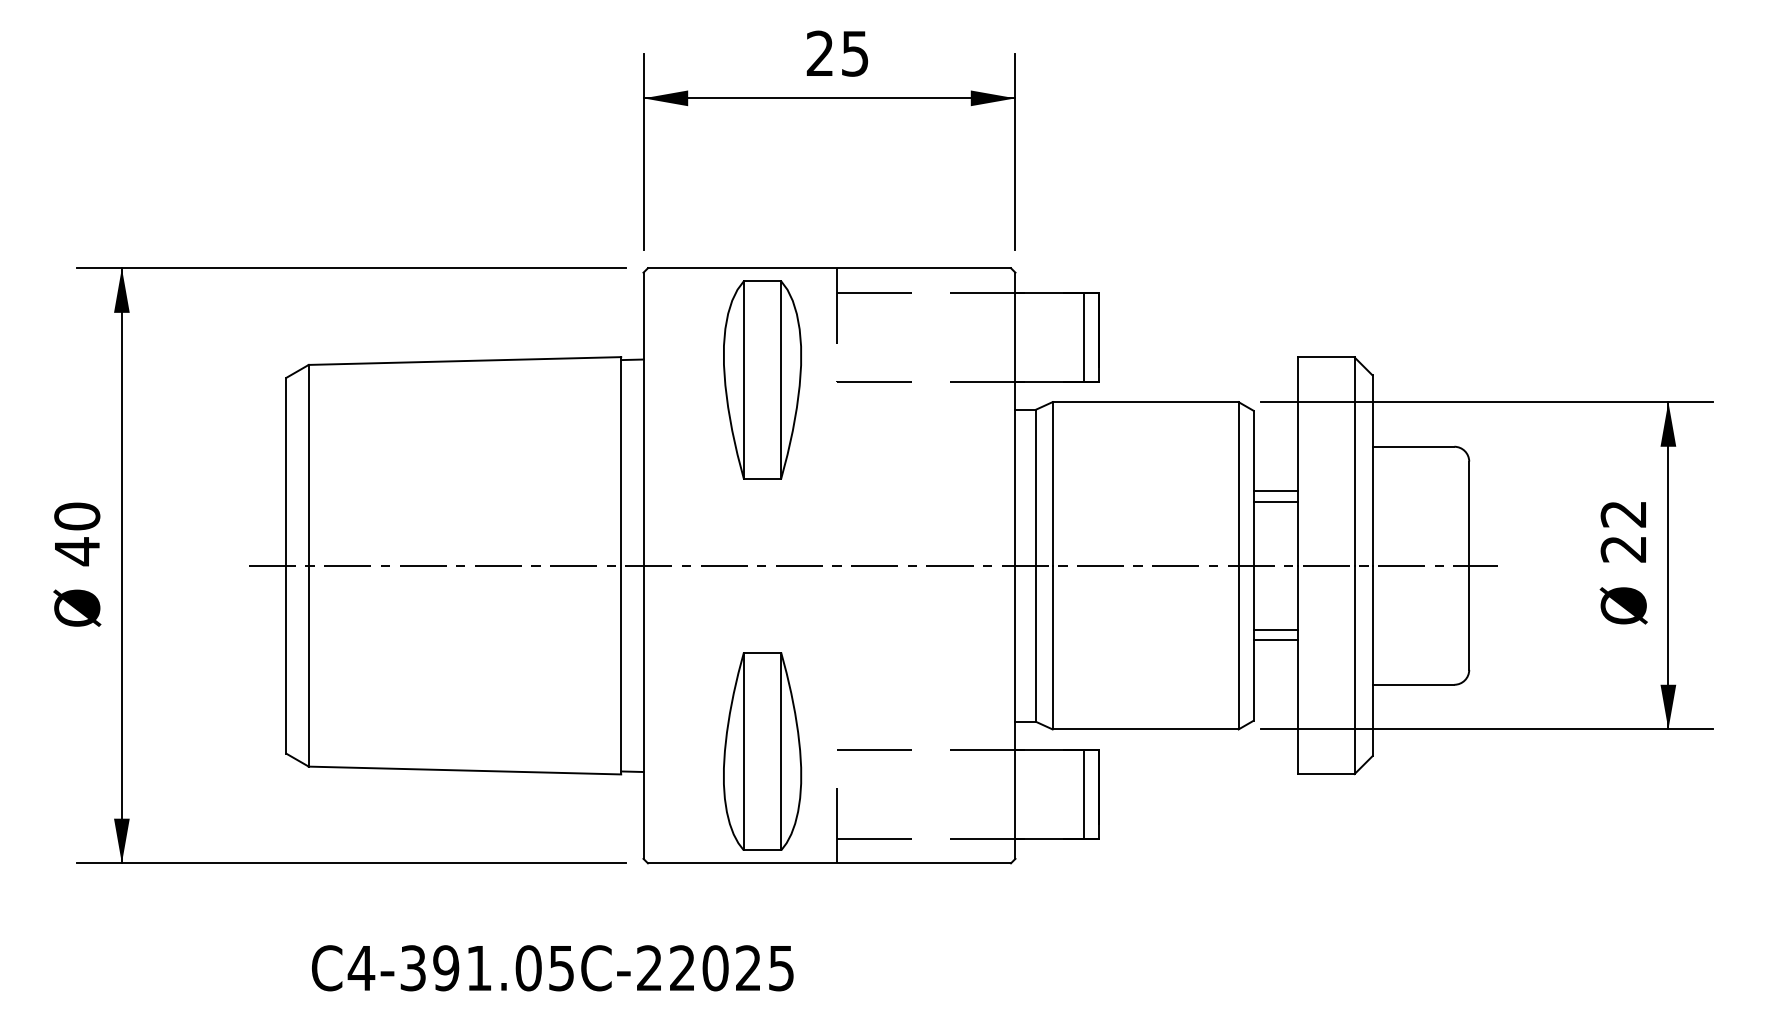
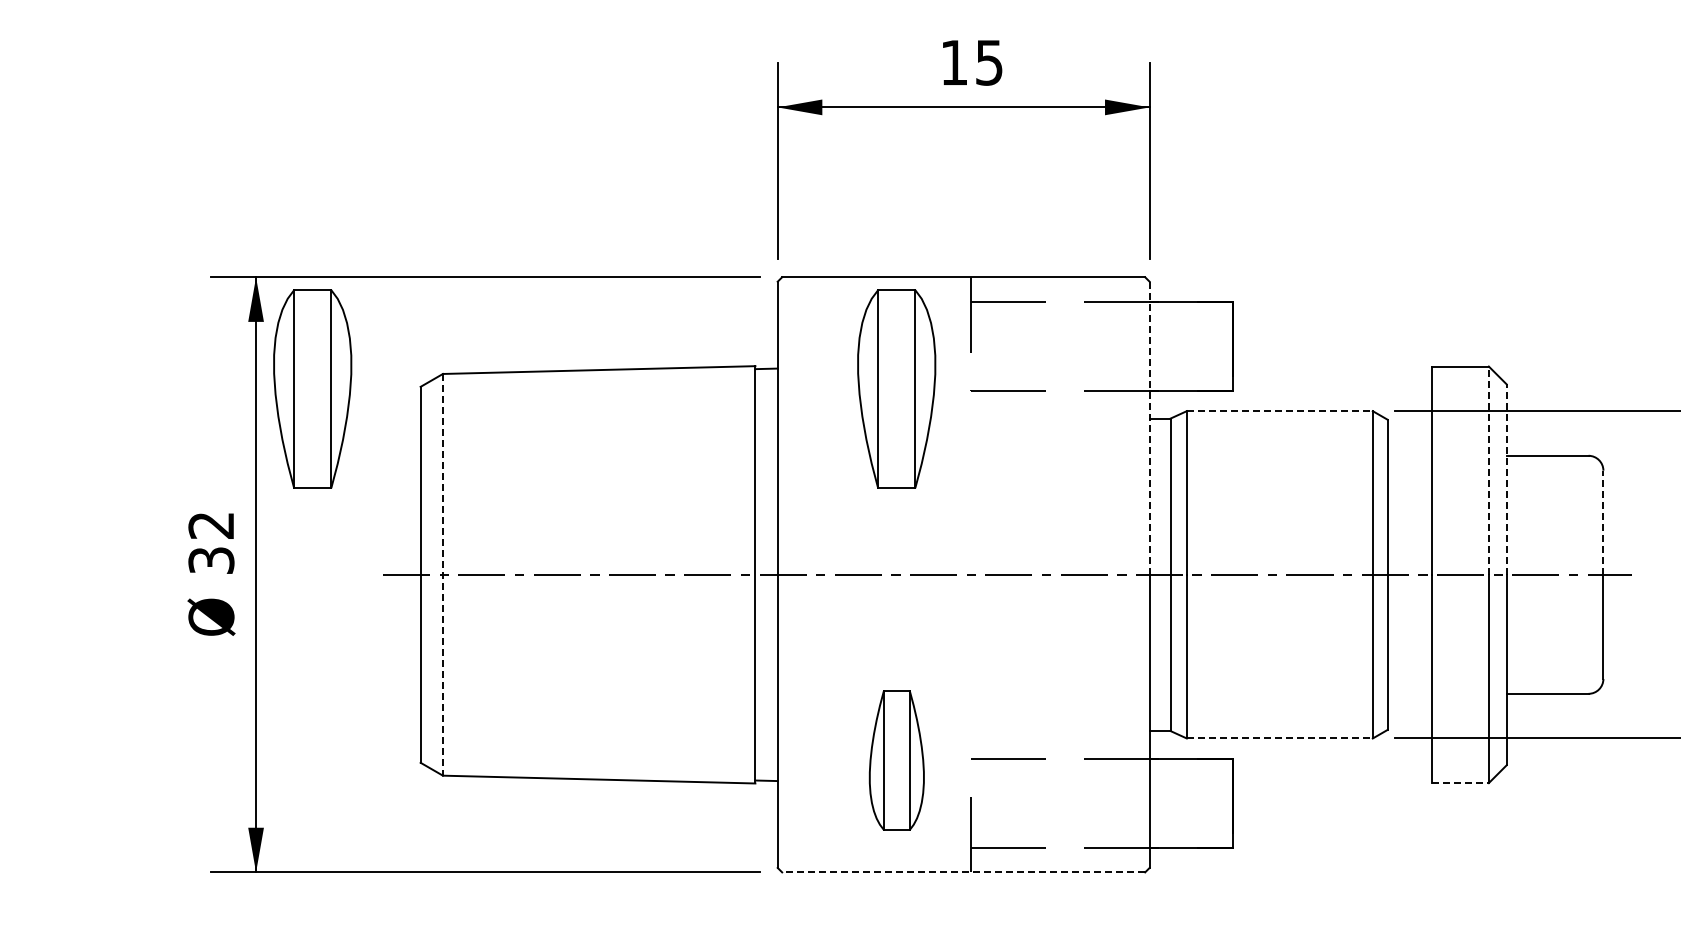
text: (819, 52) -> (953, 61), 25 -> 15
line: (1083, 337) -> (1217, 346), removed
part: (178, 379) -> (312, 388), added
line: (1145, 402) -> (1279, 411), solid -> dashed
line: (1015, 419) -> (1149, 428), solid -> dashed
line: (1354, 461) -> (1488, 470), solid -> dashed
line: (1372, 470) -> (1506, 479), solid -> dashed
line: (1275, 491) -> (1409, 500), removed
line: (1275, 501) -> (1409, 510), removed
line: (1469, 513) -> (1603, 522), solid -> dashed
text: (77, 534) -> (211, 543), 40 -> 32
line: (308, 565) -> (442, 574), solid -> dashed
line: (1275, 629) -> (1409, 638), removed
line: (1275, 640) -> (1409, 649), removed
line: (1145, 729) -> (1279, 738), solid -> dashed
part: (762, 751) -> (896, 760), size x0.7
line: (1326, 774) -> (1460, 783), solid -> dashed
line: (1083, 793) -> (1217, 802), removed
line: (829, 863) -> (963, 872), solid -> dashed

